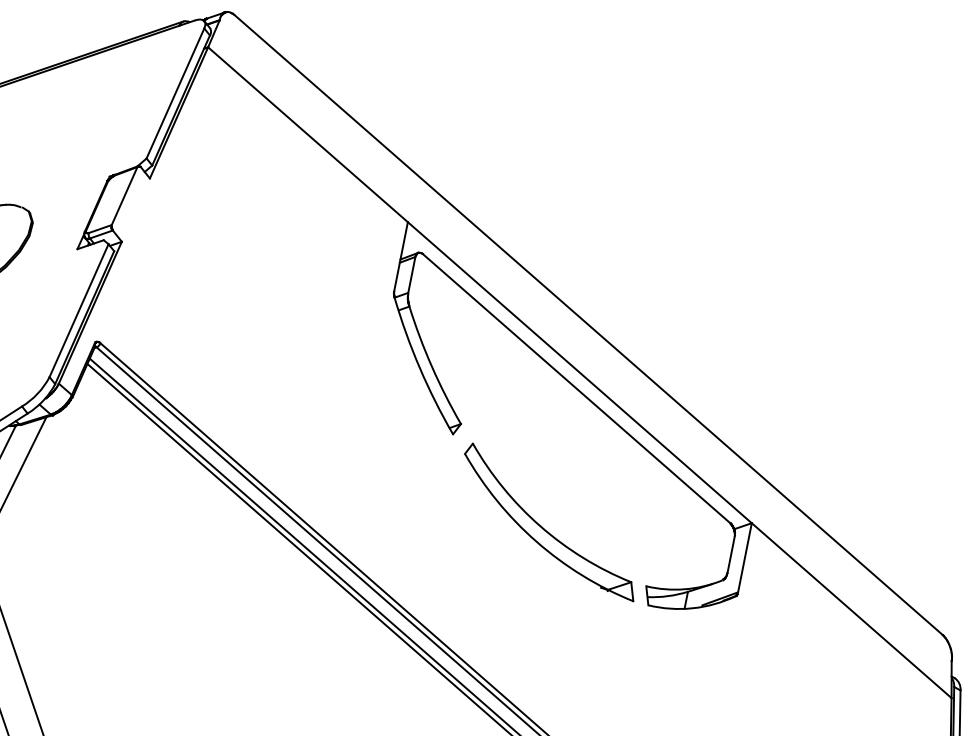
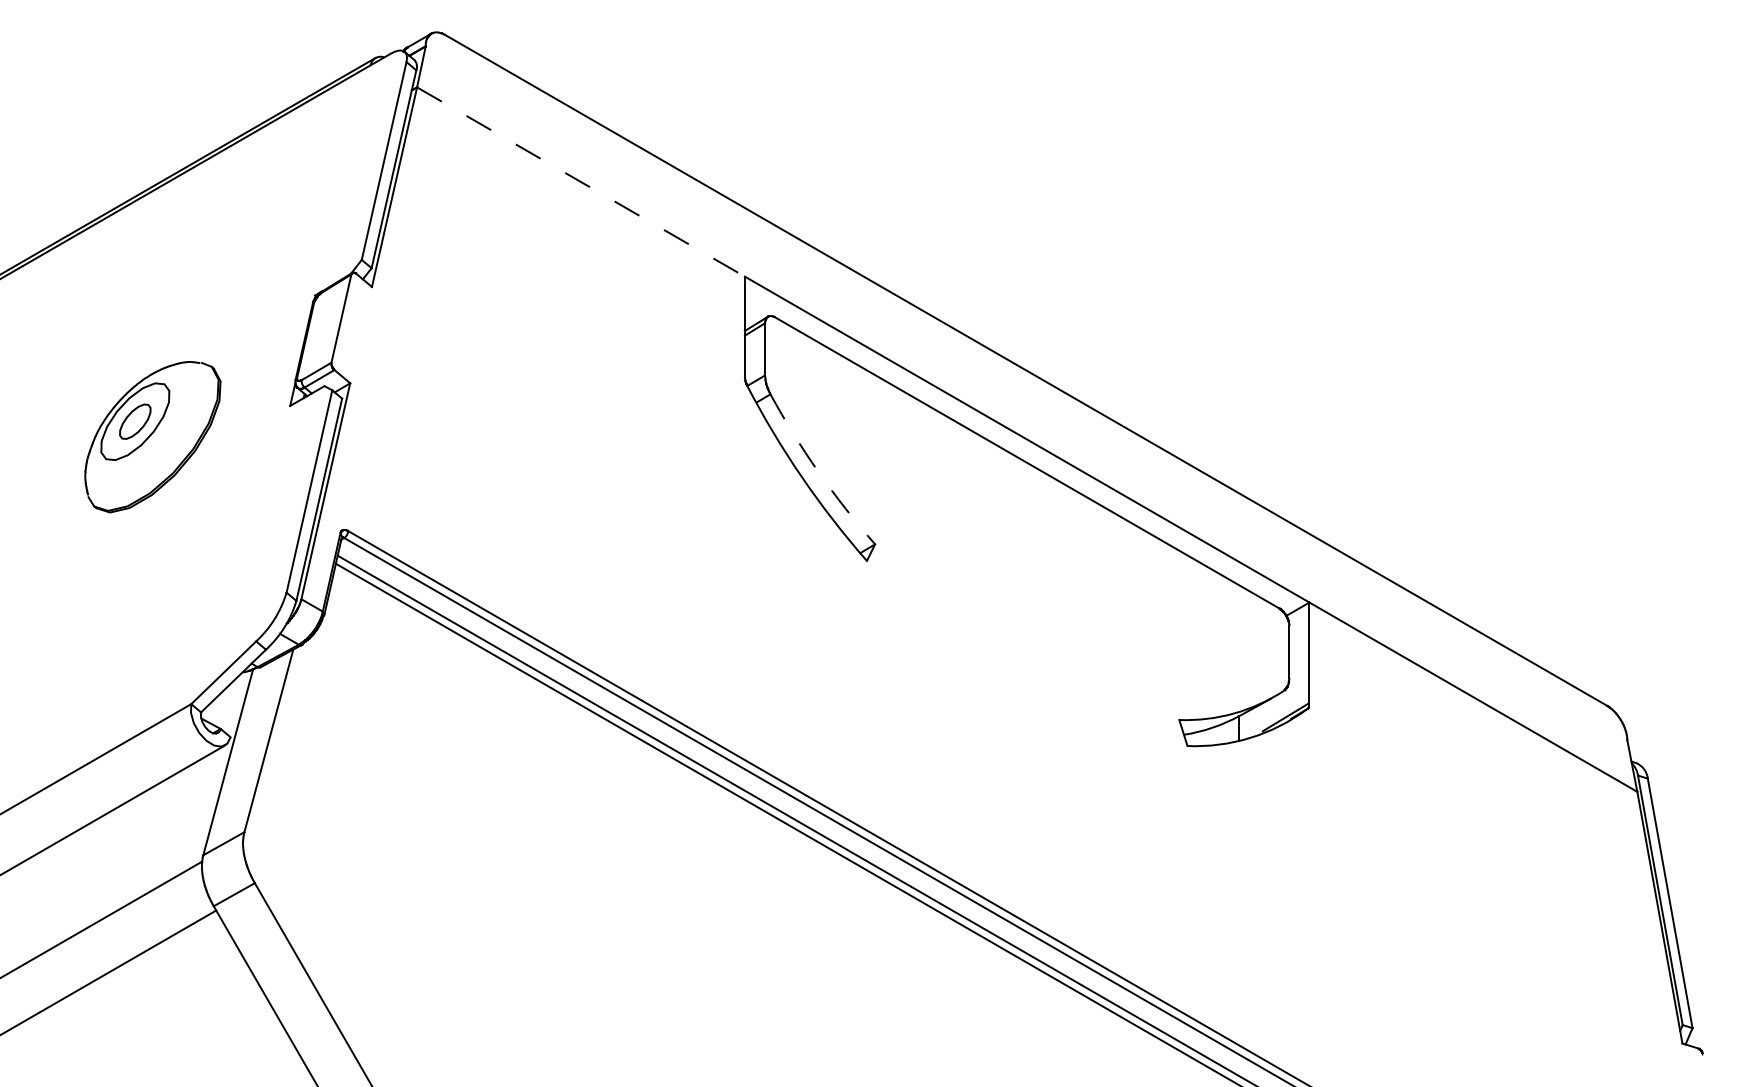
line: (308, 135) -> (581, 182), solid -> dashed
arc: (431, 366) -> (818, 472), solid -> dashed
part: (545, 529) -> (1022, 668), removed

